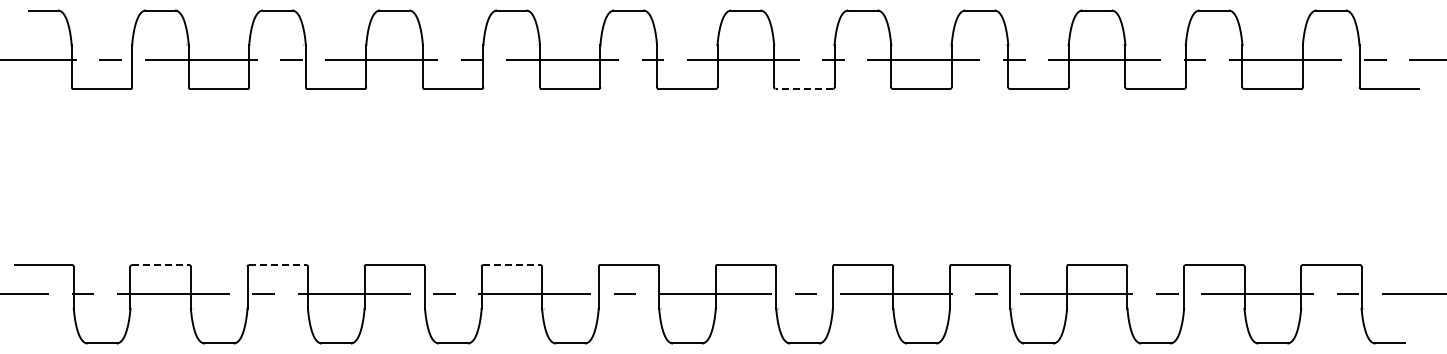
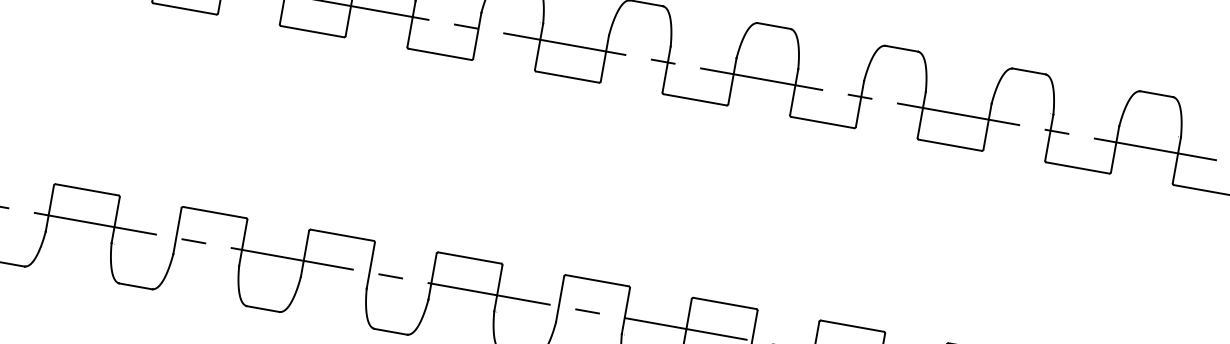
line: (804, 88) -> (822, 122), dashed -> solid
line: (160, 265) -> (86, 190), dashed -> solid
line: (277, 265) -> (214, 212), dashed -> solid
line: (511, 265) -> (469, 258), dashed -> solid

